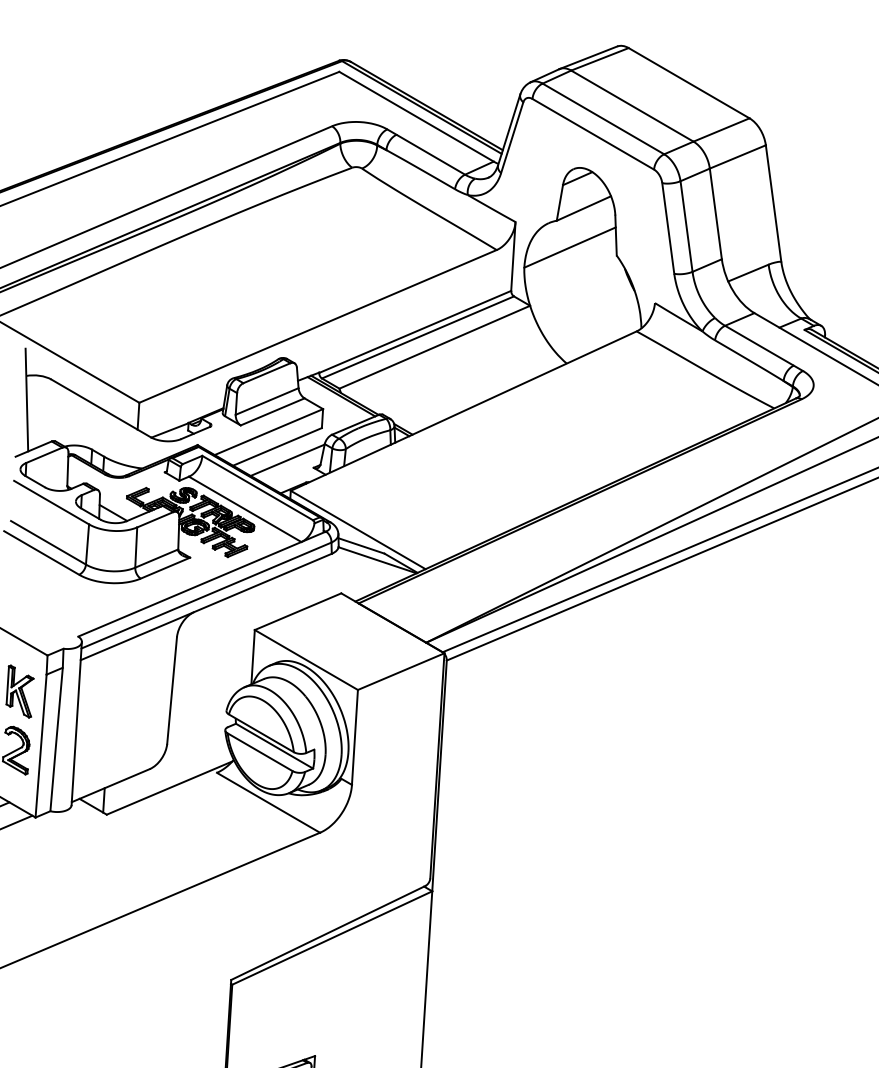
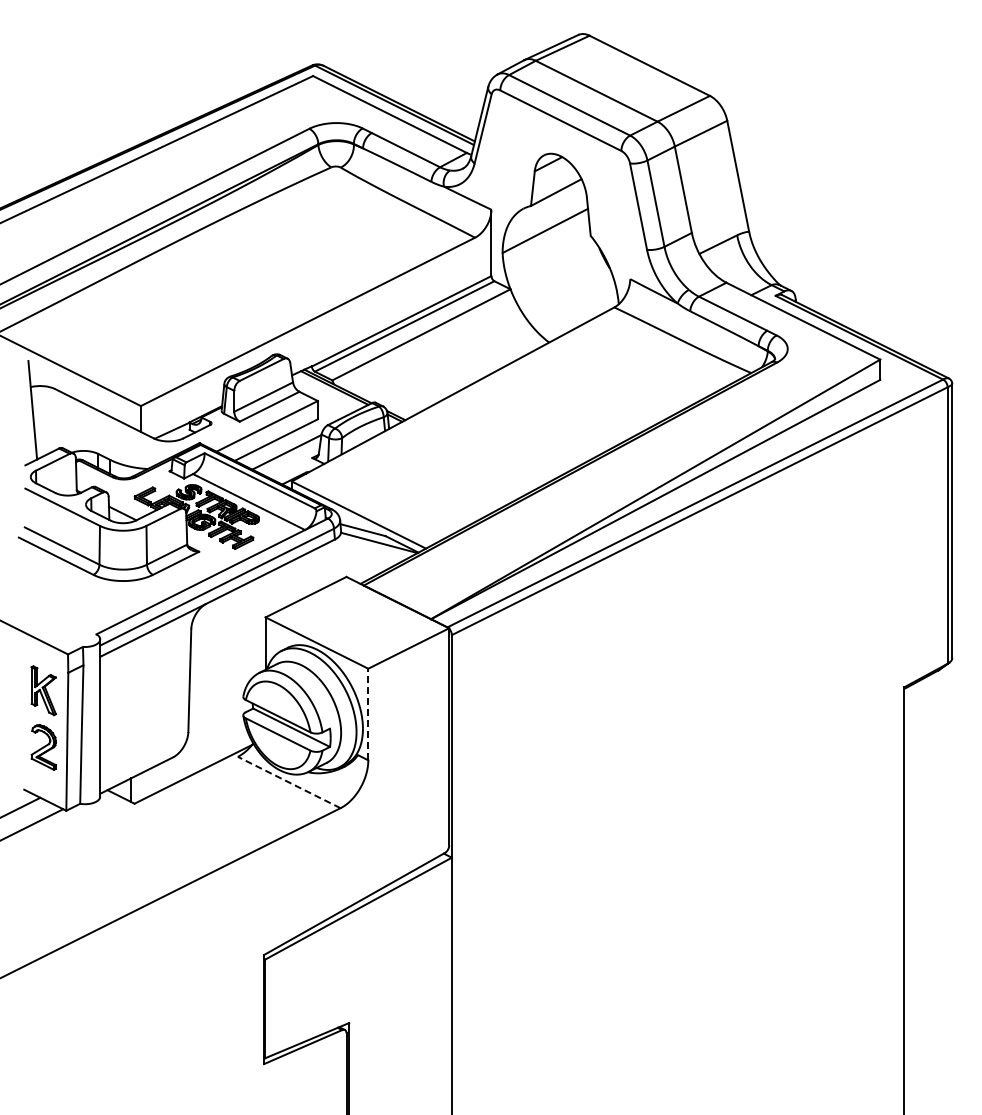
line: (355, 737) -> (368, 714), solid -> dashed
line: (267, 802) -> (288, 782), solid -> dashed

